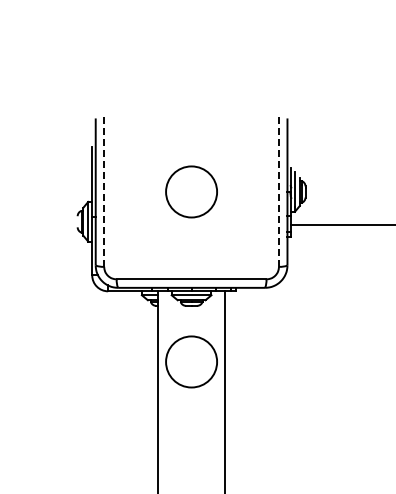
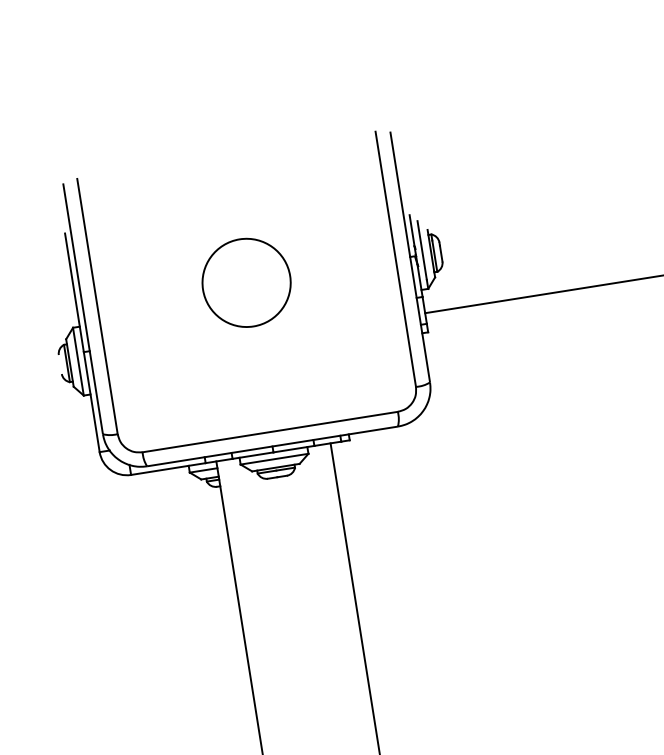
line: (104, 191) -> (97, 305), dashed -> solid
line: (279, 191) -> (396, 258), dashed -> solid
circle: (191, 361) -> (292, 572), removed

